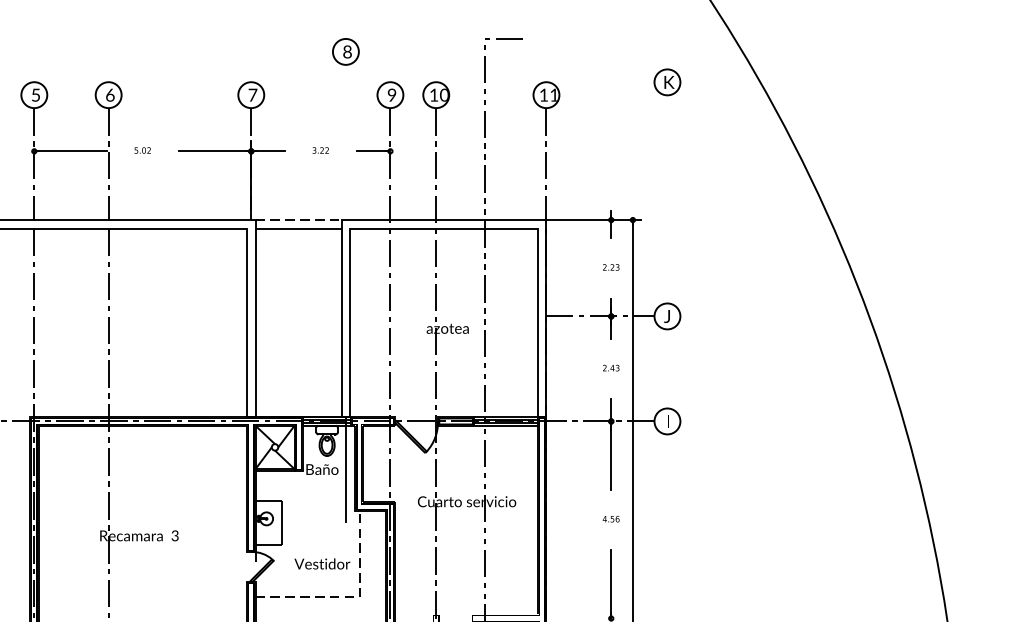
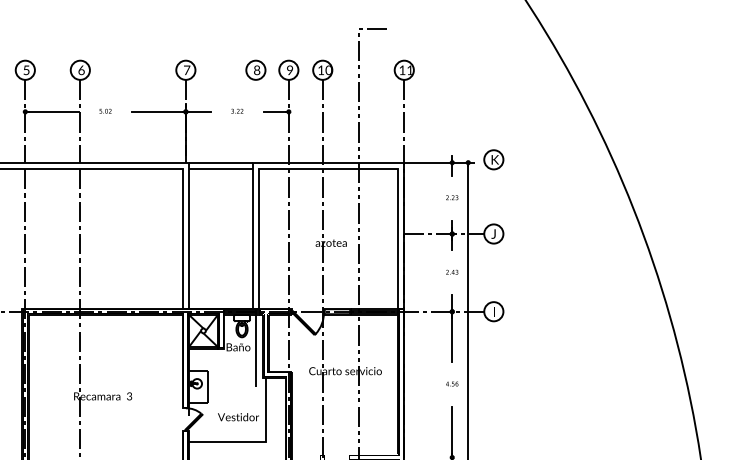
part: (345, 50) -> (255, 69), moved
part: (666, 81) -> (493, 159), moved
line: (298, 219) -> (220, 162), dashed -> solid
line: (352, 596) -> (260, 441), dashed -> solid

